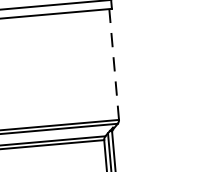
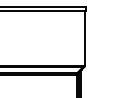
line: (113, 62) -> (84, 37), dashed -> solid

